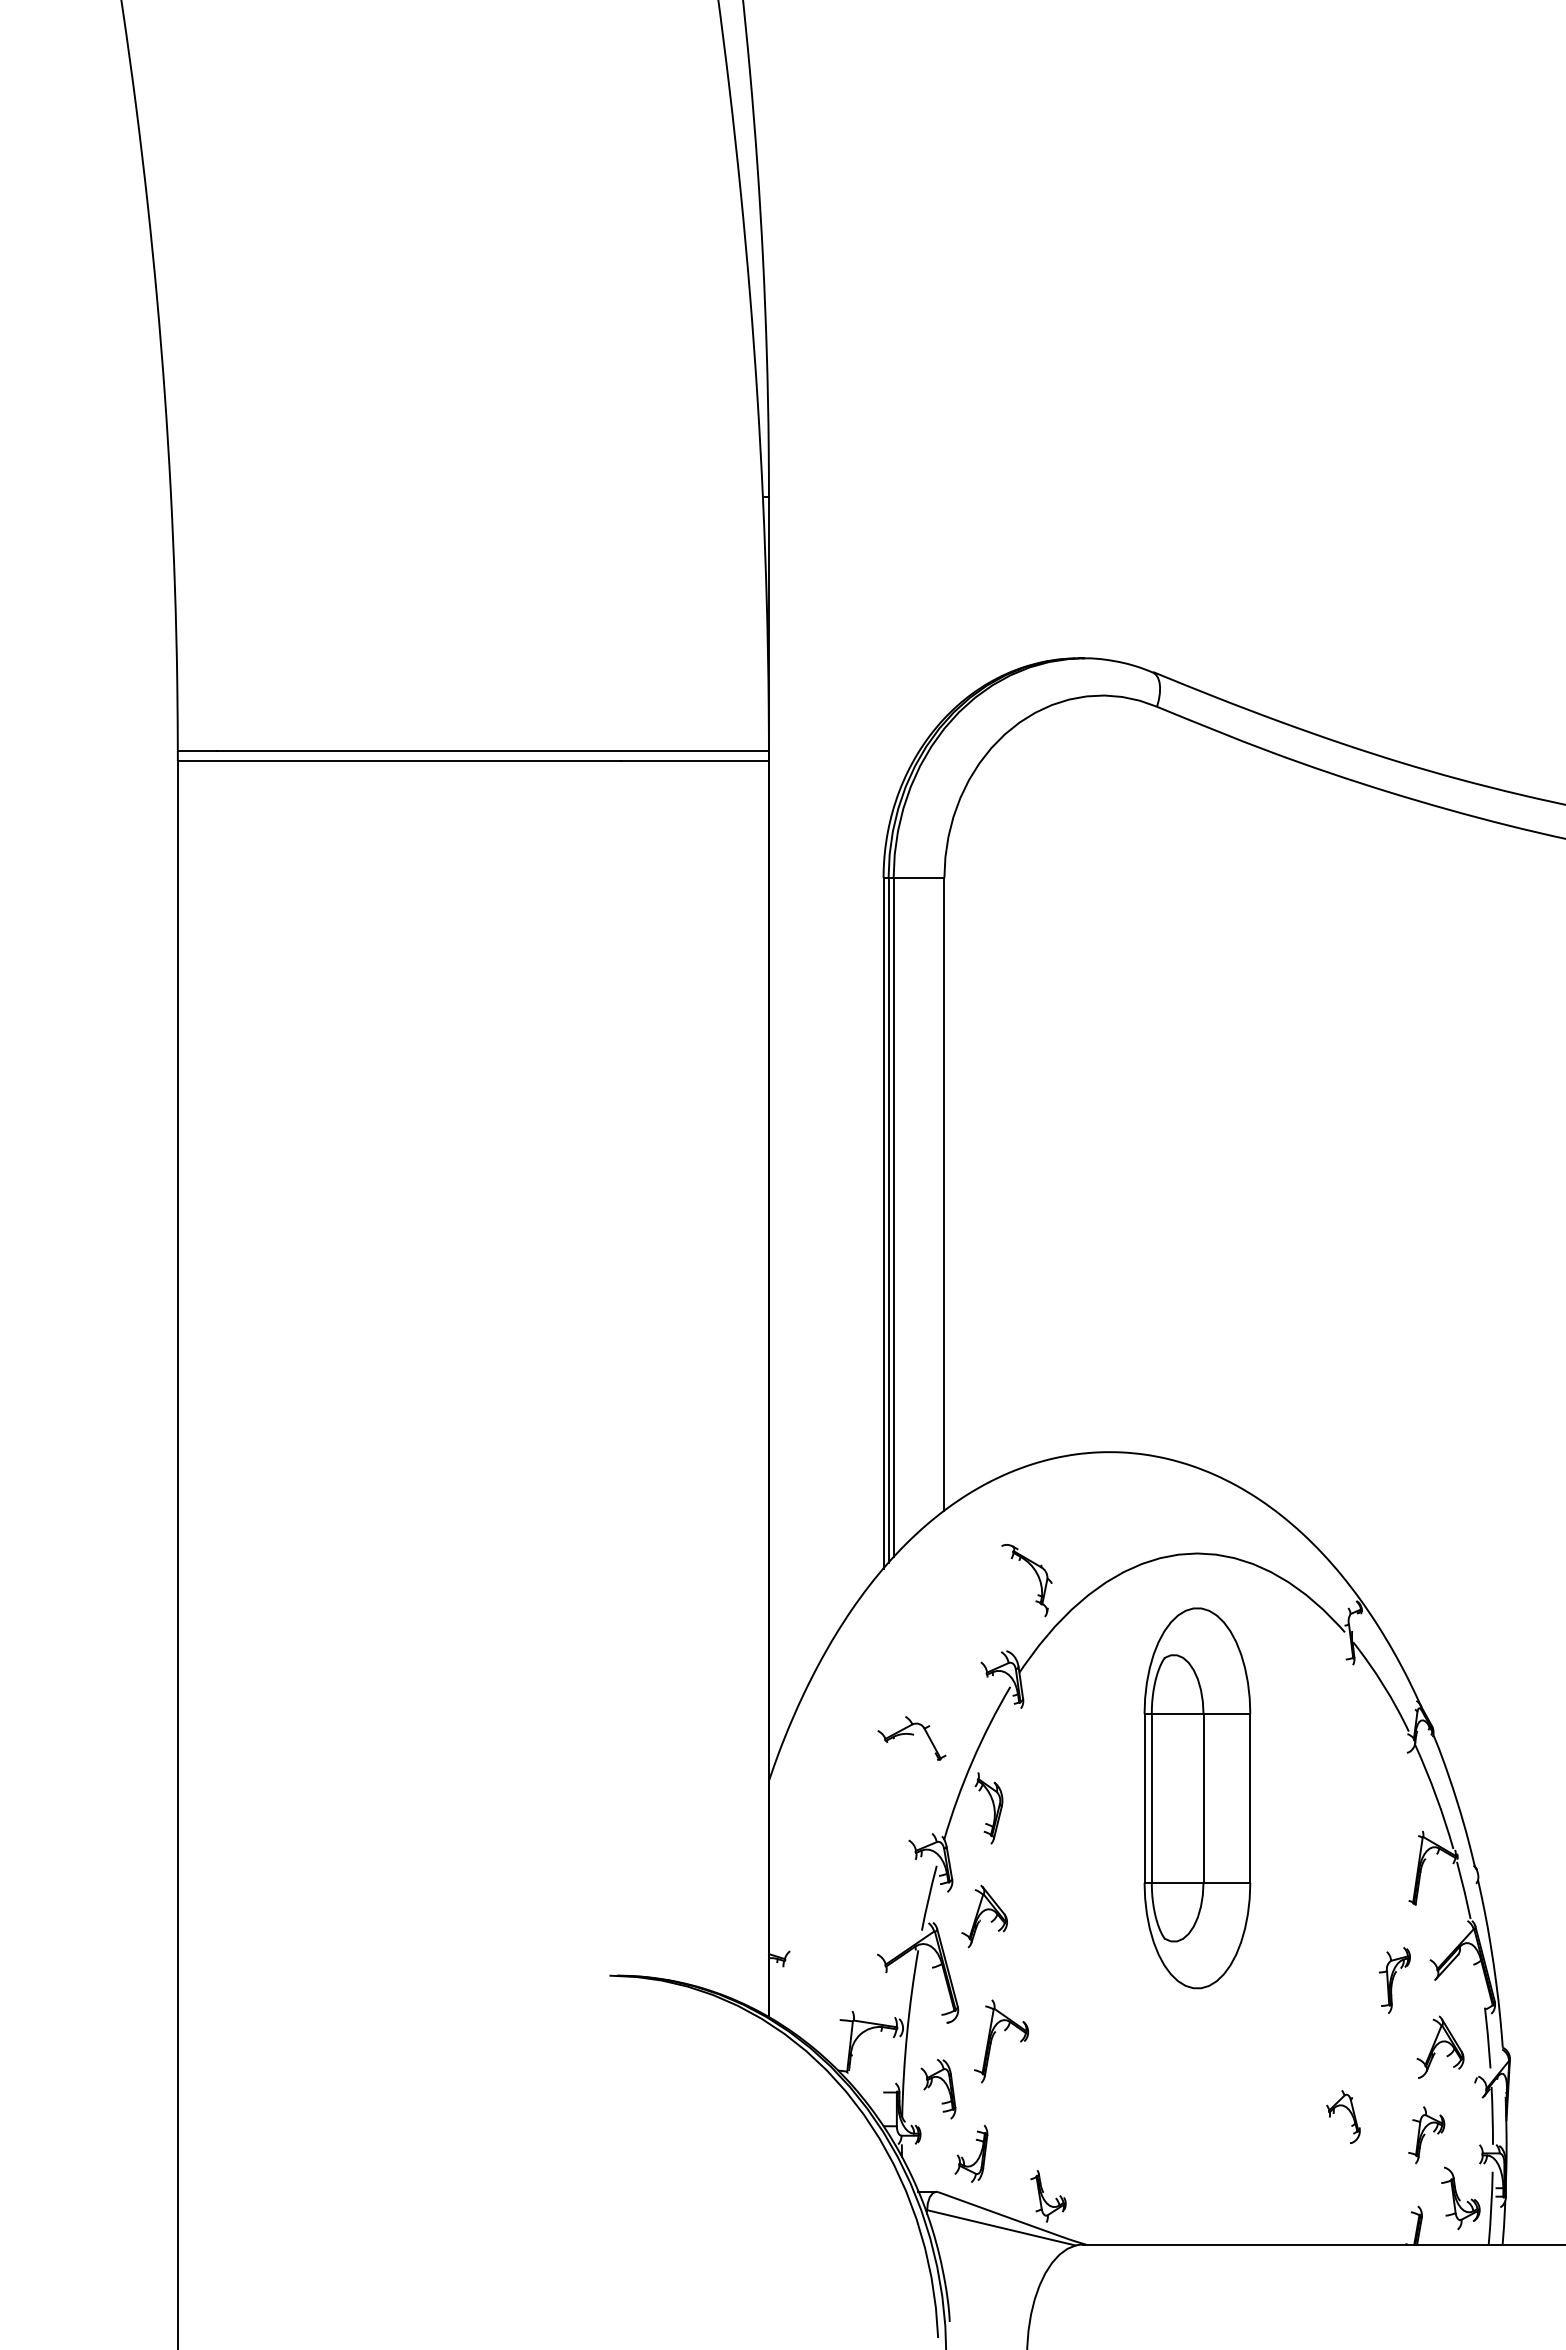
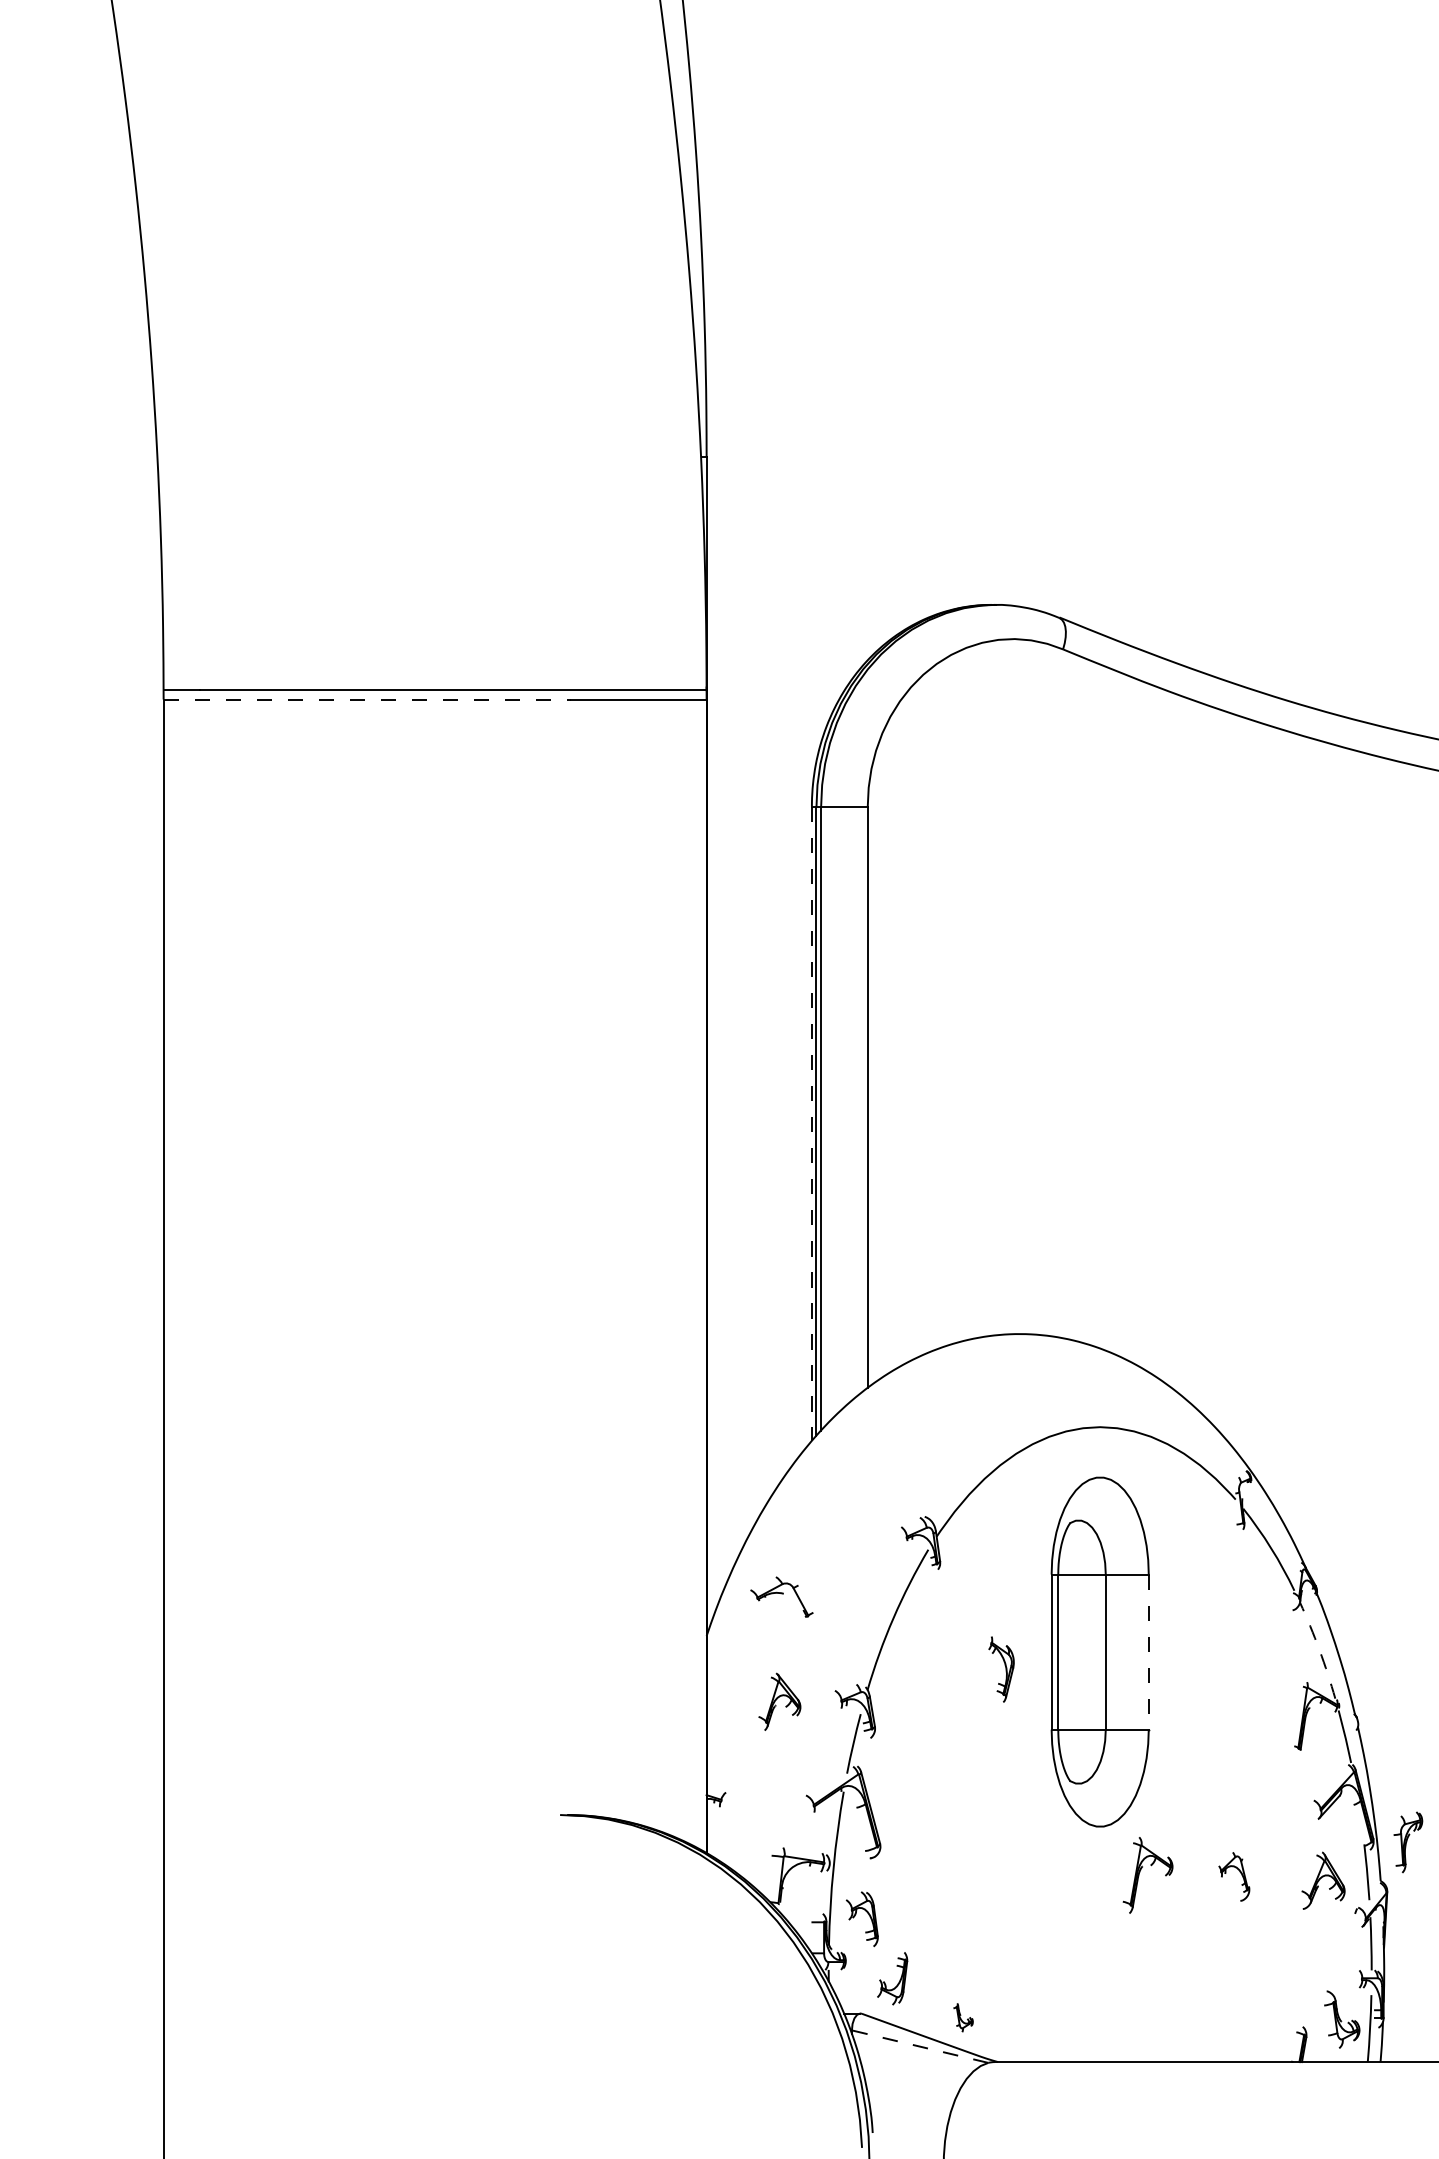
line: (399, 761) -> (367, 699), solid -> dashed
line: (883, 1223) -> (811, 1124), solid -> dashed
part: (1036, 1574) -> (952, 1446), removed
part: (911, 1738) -> (781, 1597), moved
arc: (1436, 1796) -> (1319, 1650), solid -> dashed
line: (1250, 1798) -> (1148, 1652), solid -> dashed
part: (988, 1808) -> (1001, 1669), moved
part: (984, 1916) -> (779, 1701), moved
part: (1394, 1980) -> (1407, 1842), moved
part: (993, 2037) -> (1140, 1871), moved
part: (1349, 2112) -> (1239, 1872), moved
part: (1426, 2135) -> (1310, 1961), removed
part: (1048, 2196) -> (963, 2017), size x0.6
line: (1000, 2227) -> (919, 2046), solid -> dashed

